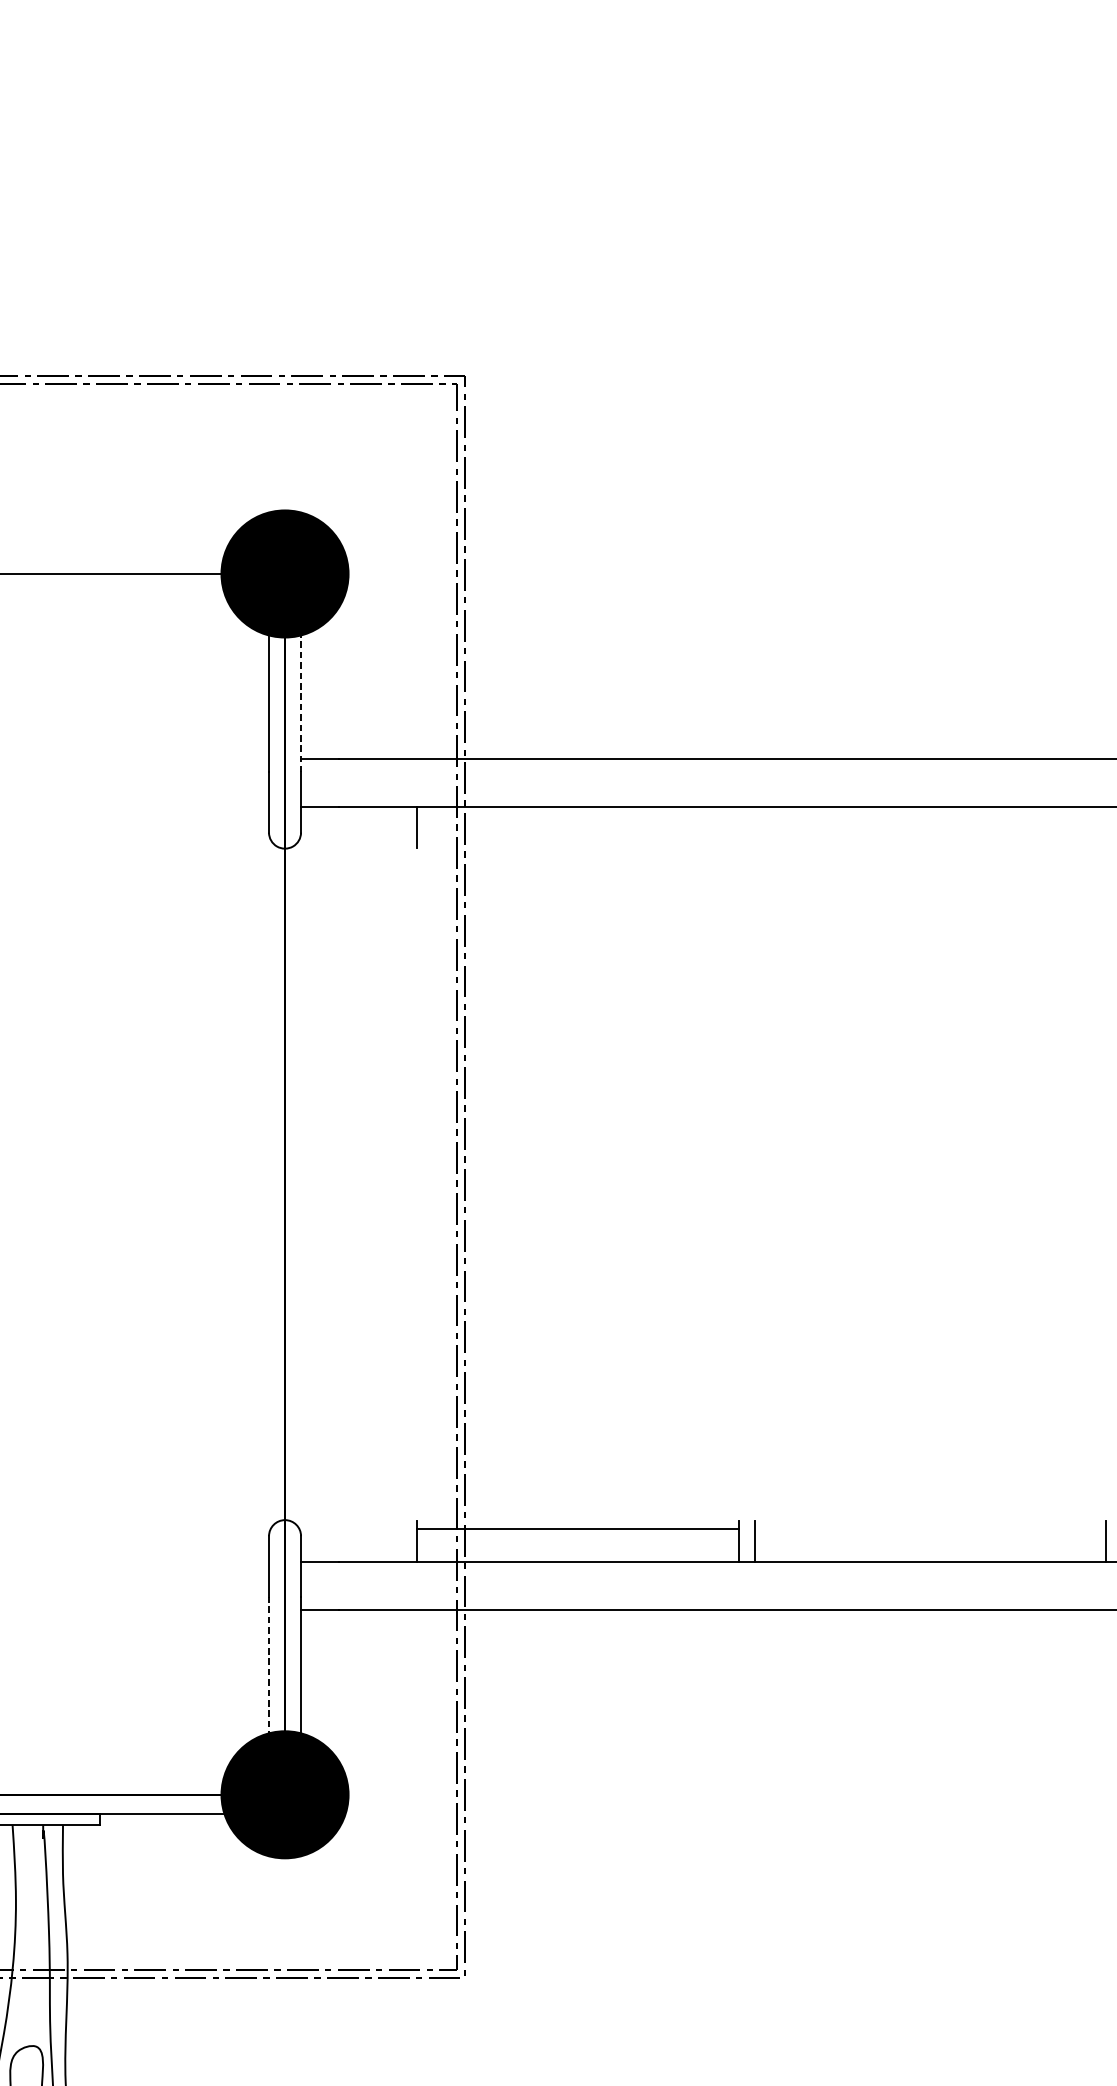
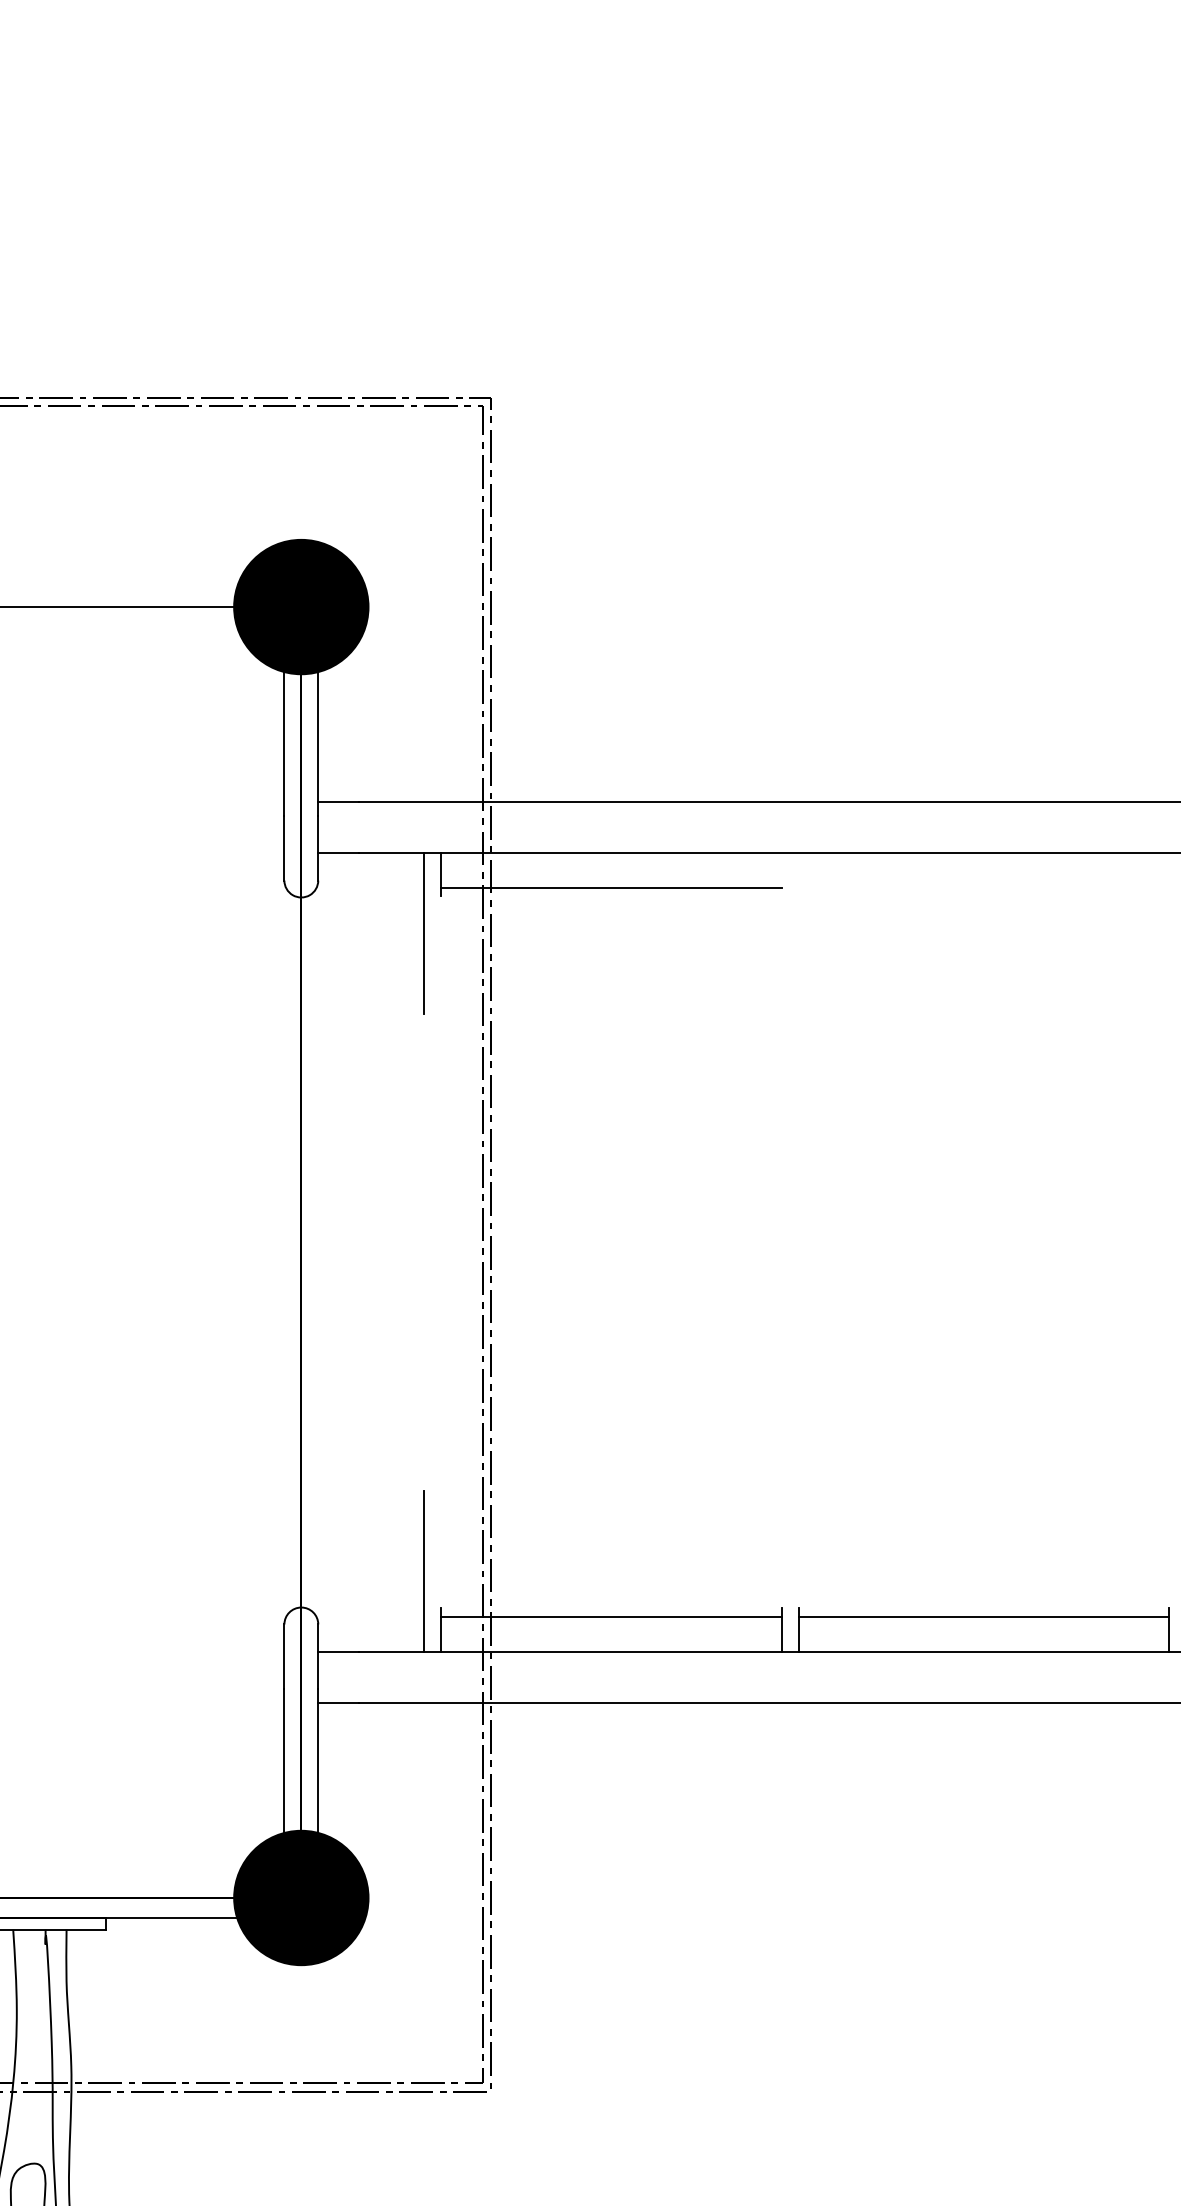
line: (301, 702) -> (318, 742), dashed -> solid
line: (577, 840) -> (610, 888), added
line: (400, 882) -> (423, 933), added
line: (400, 1486) -> (423, 1571), added
line: (930, 1528) -> (983, 1616), added
line: (269, 1666) -> (284, 1762), dashed -> solid

